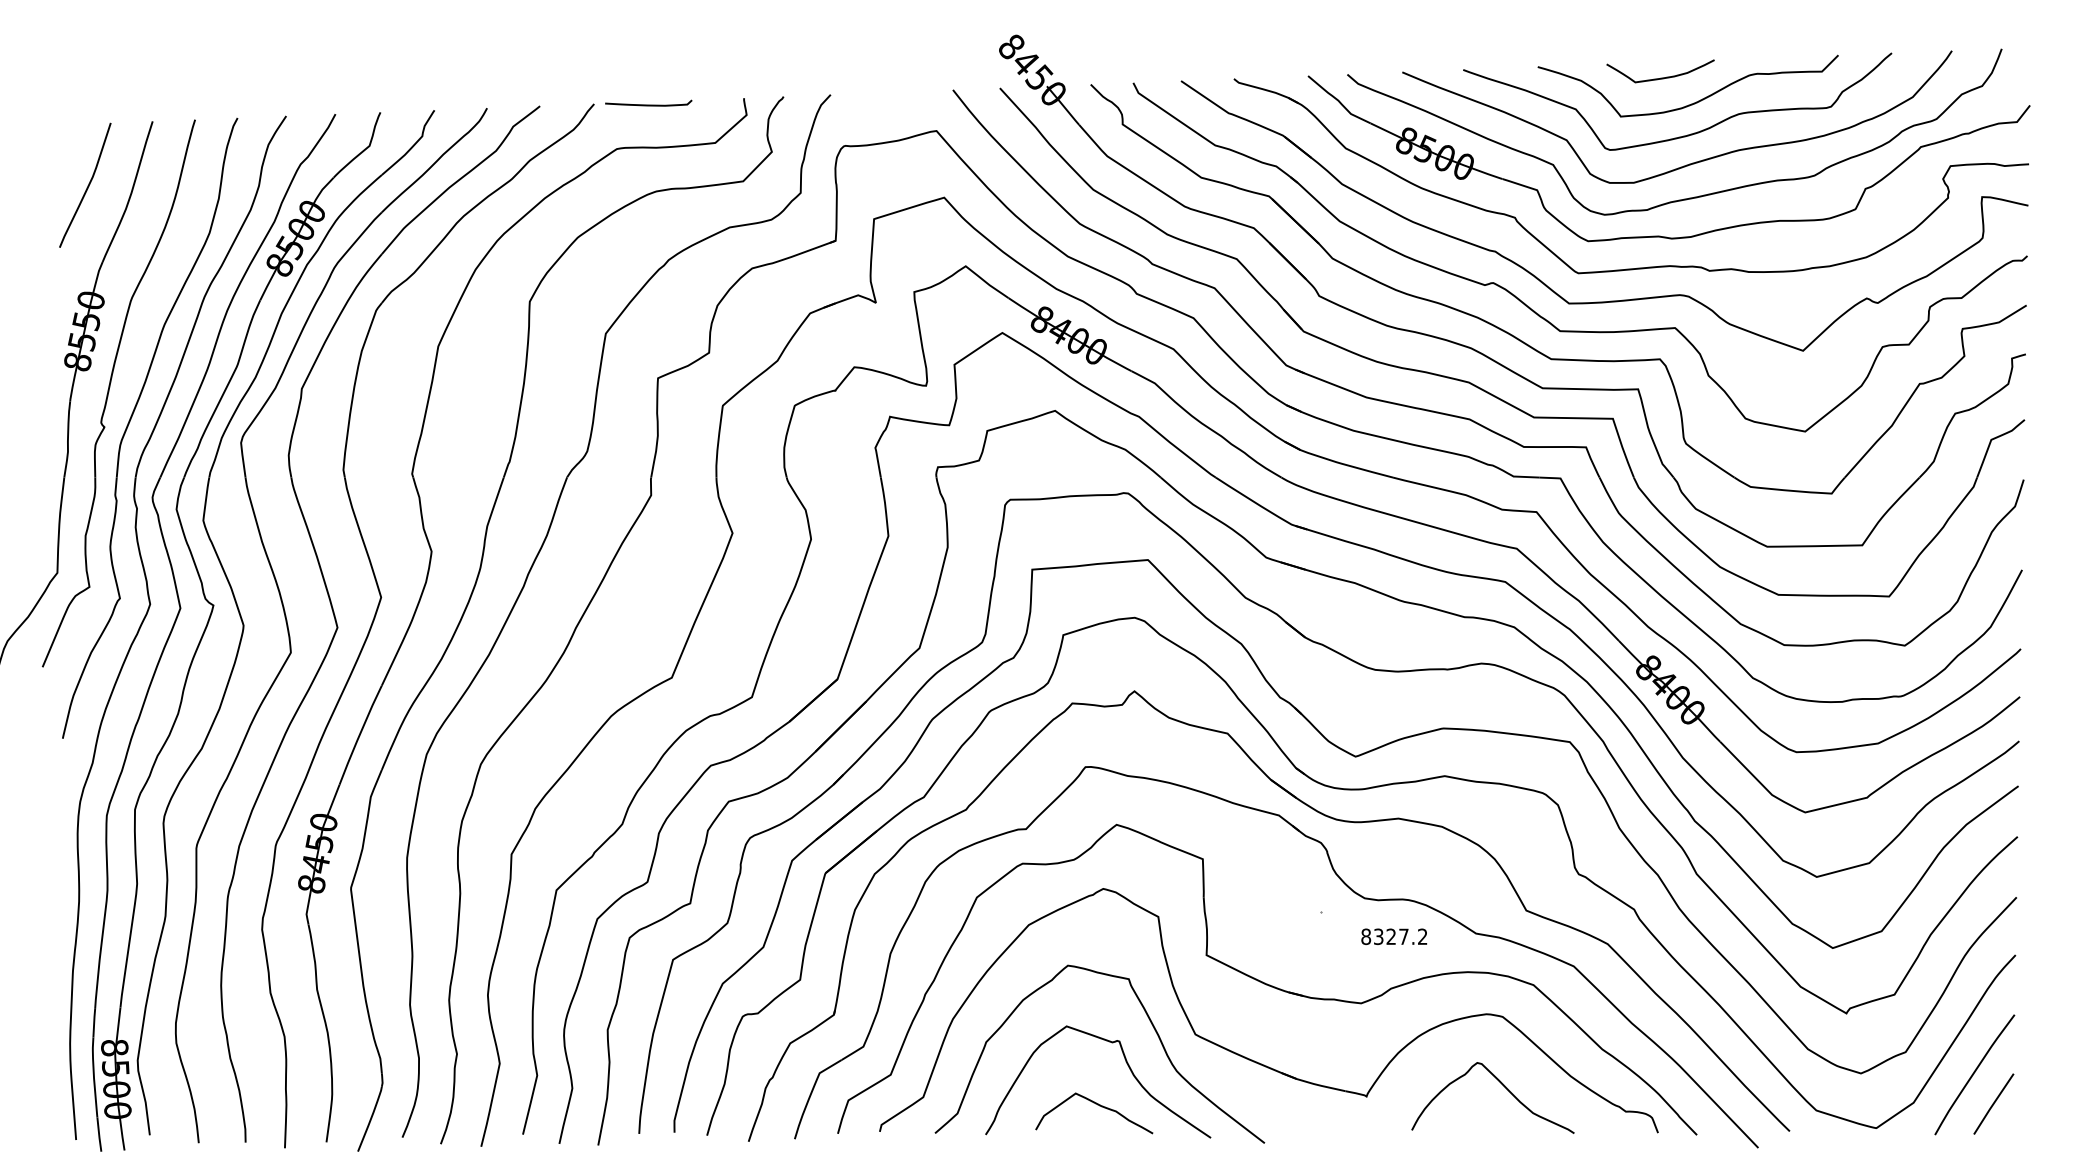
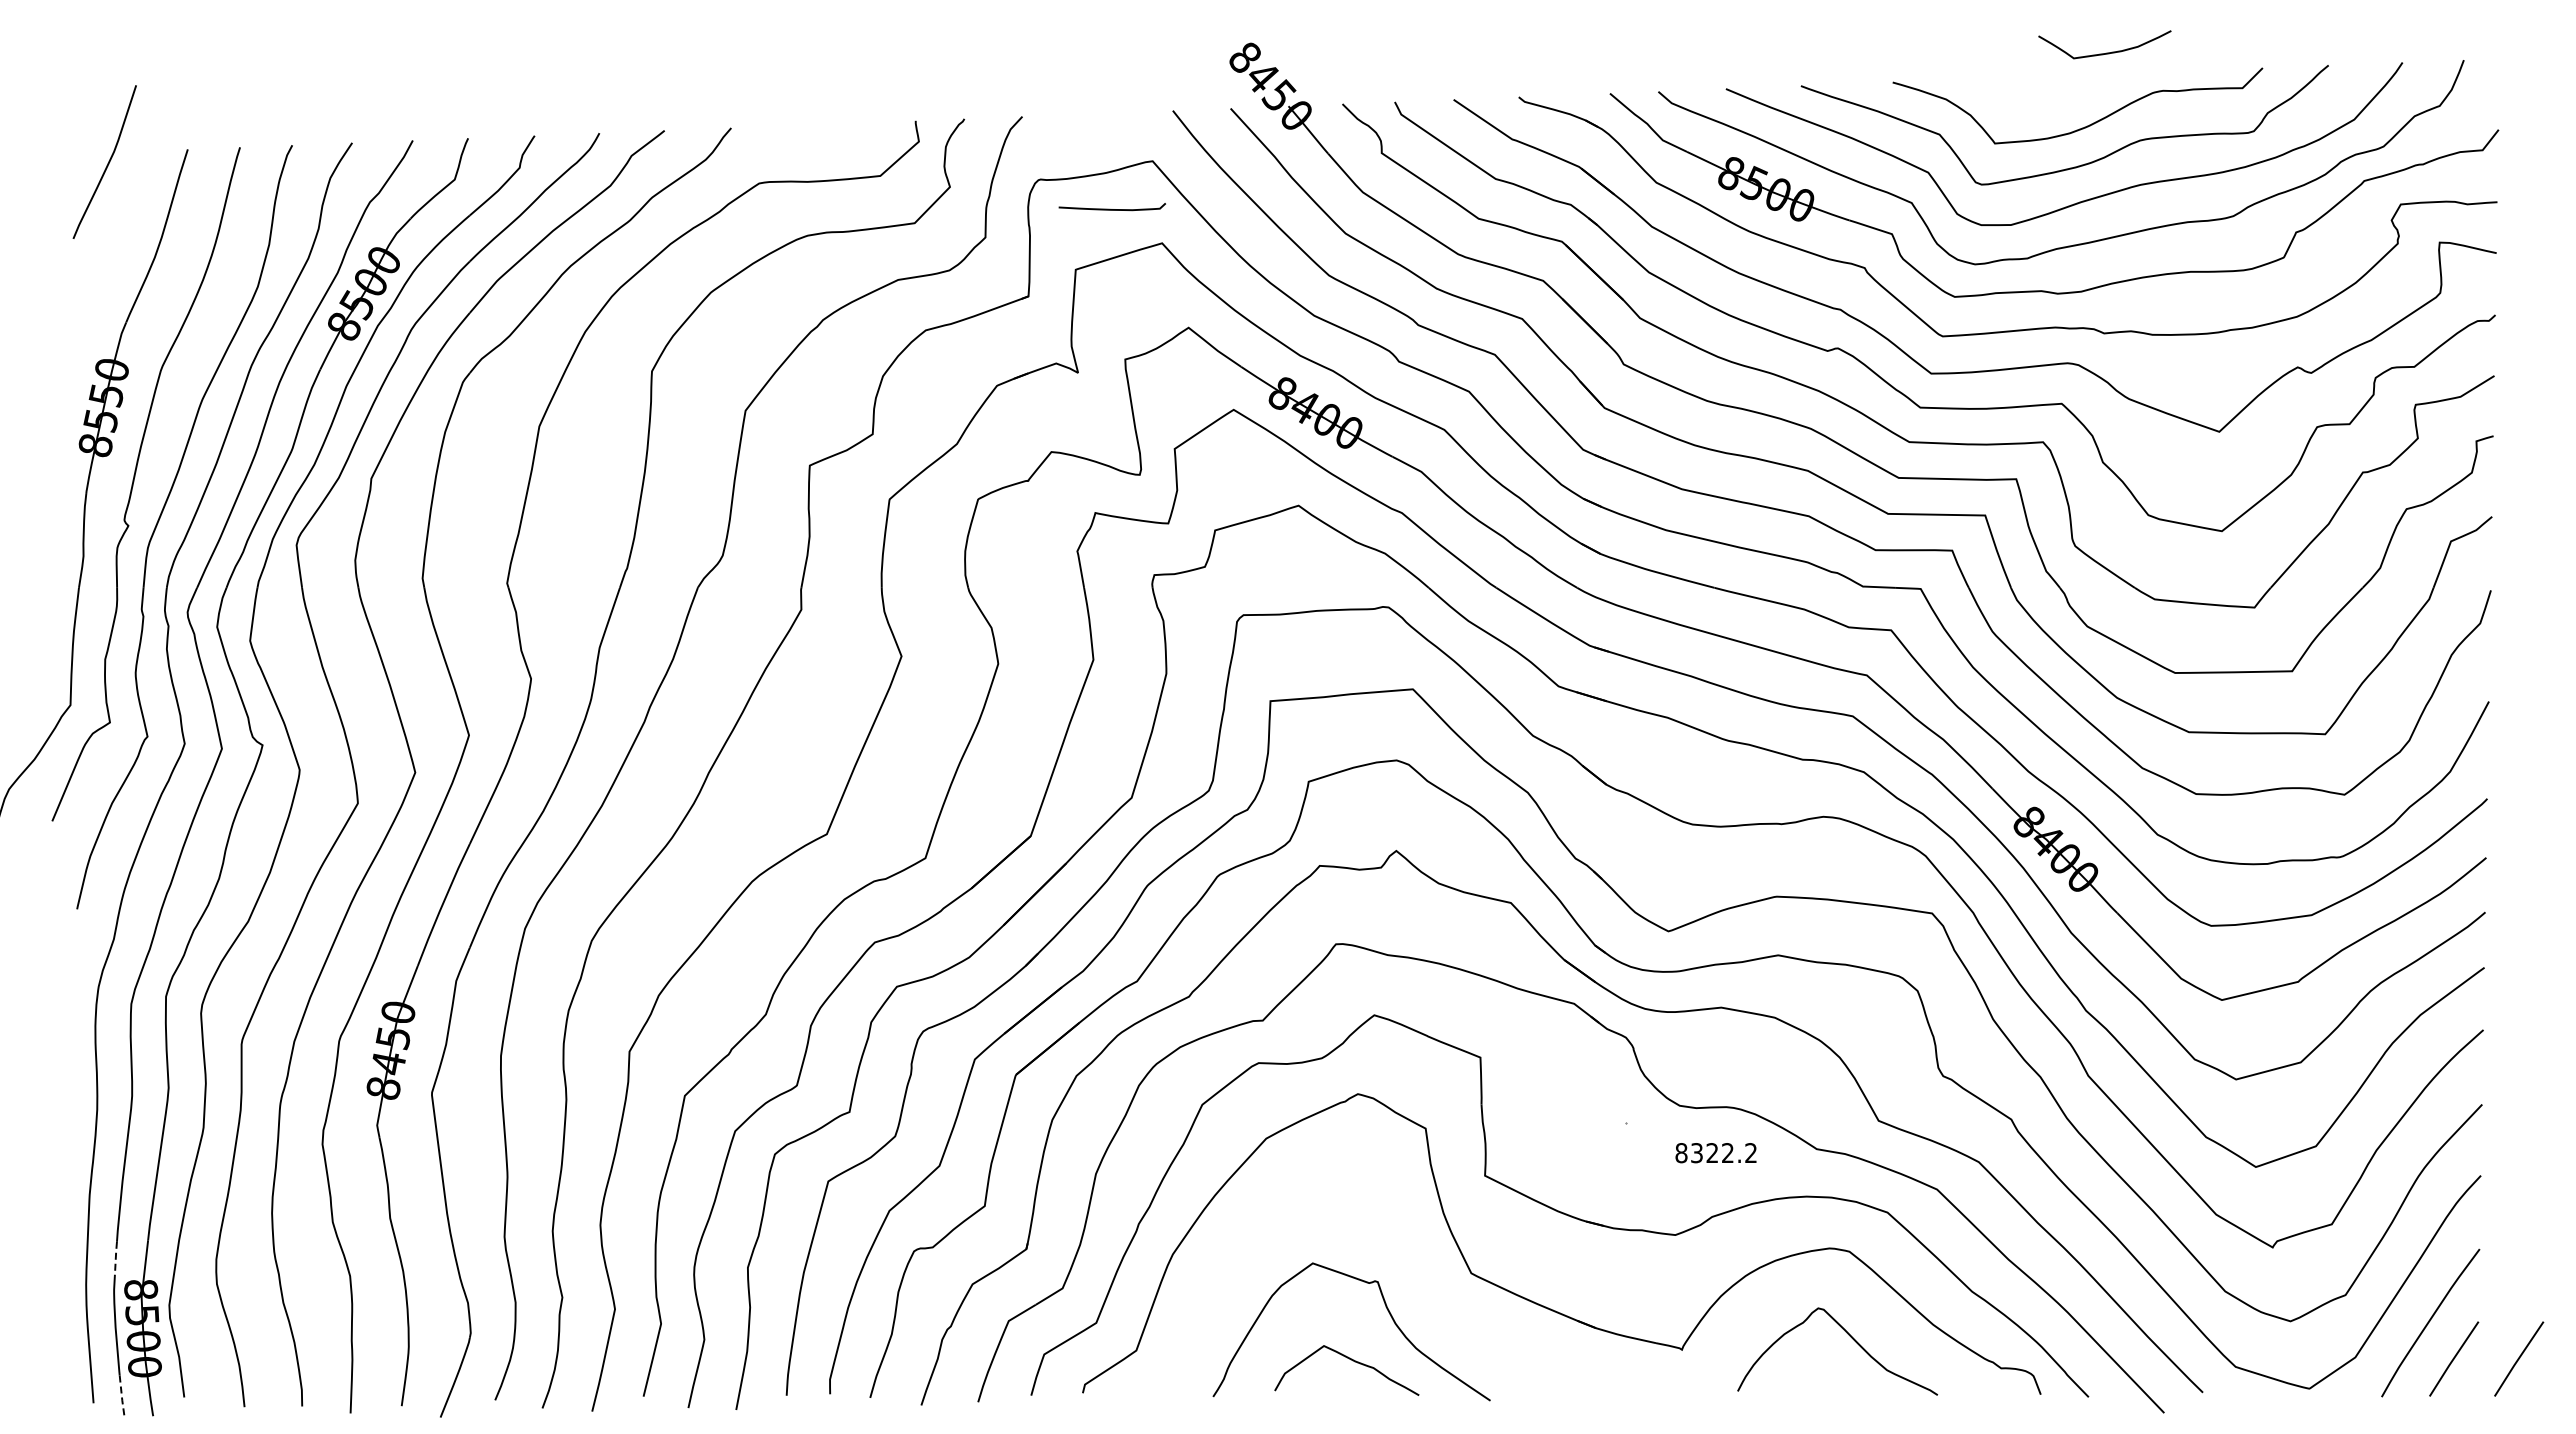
curve: (1661, 77) -> (2106, 52), moved
curve: (647, 104) -> (1110, 208), moved
curve: (87, 186) -> (107, 163), moved
text: (1403, 936) -> (1727, 1152), 8327.2 -> 8322.2
line: (93, 1023) -> (115, 1259), solid -> dashed
curve: (1153, 1028) -> (1419, 1265), removed
line: (2046, 1103) -> (2519, 1358), added
line: (98, 1135) -> (121, 1397), solid -> dashed

